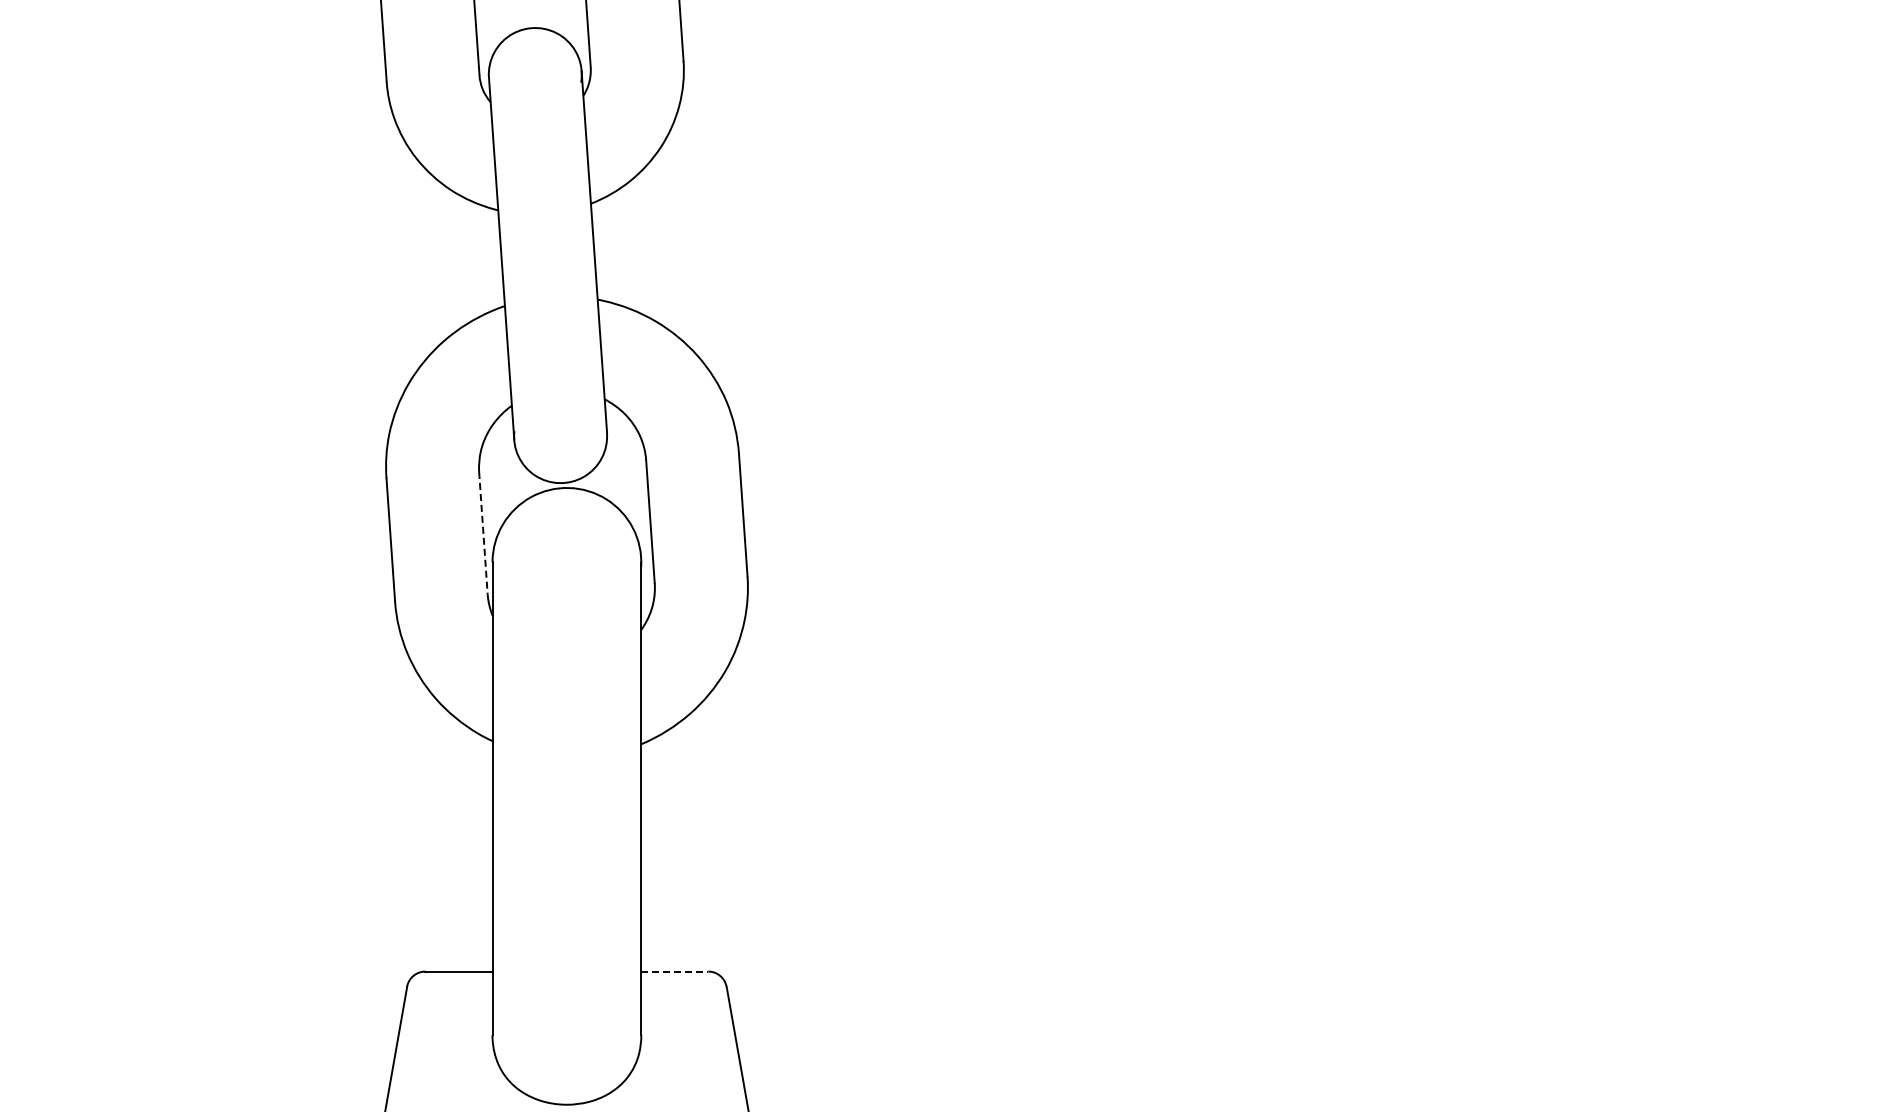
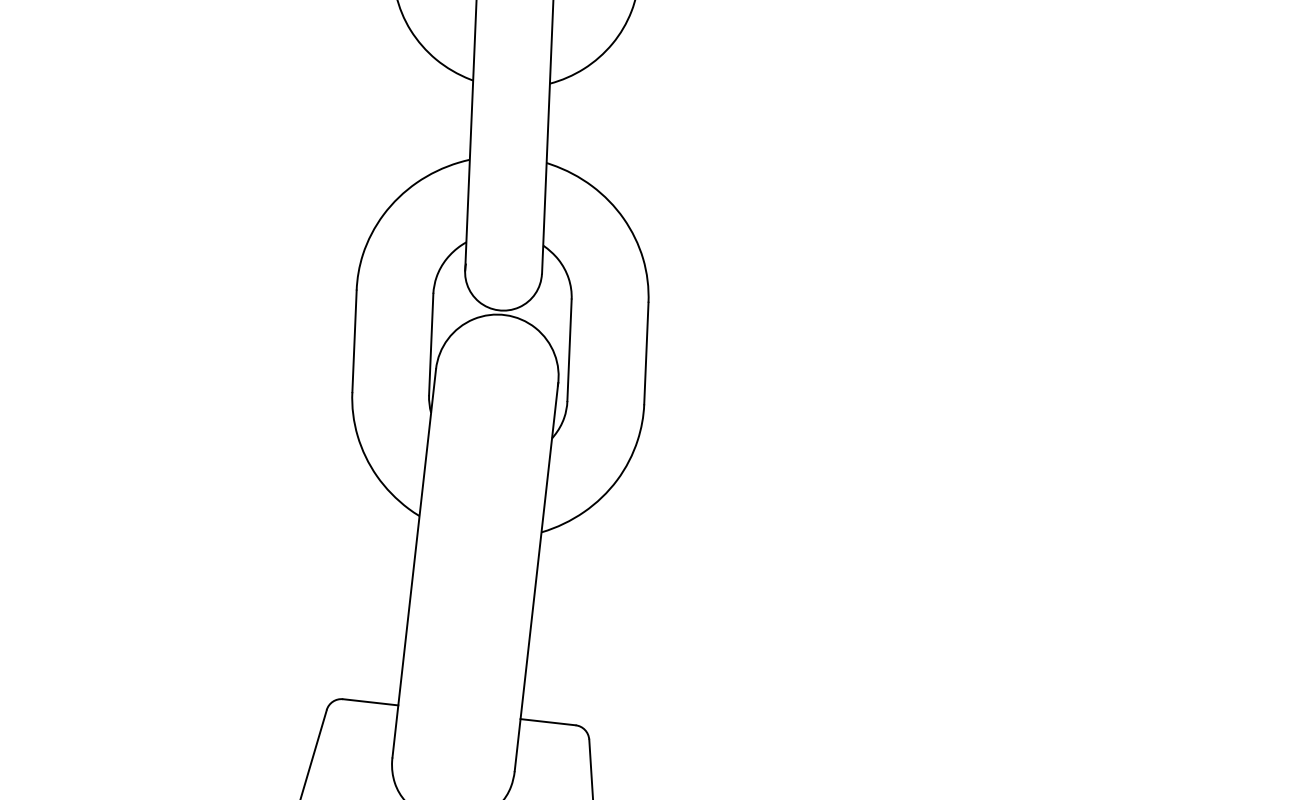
line: (483, 533) -> (431, 344), dashed -> solid
line: (675, 971) -> (548, 722), dashed -> solid

